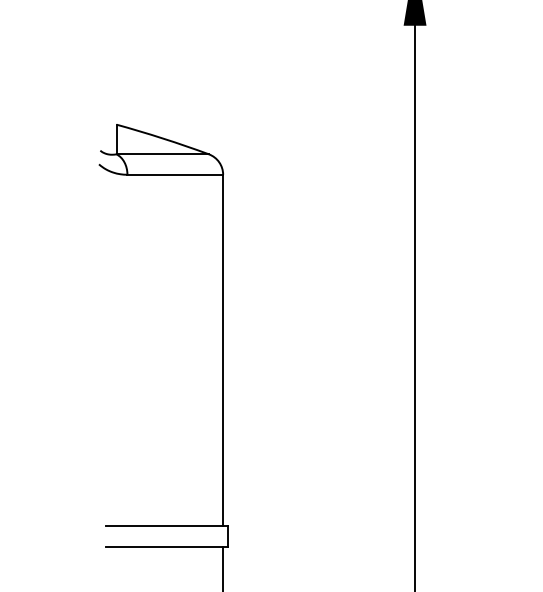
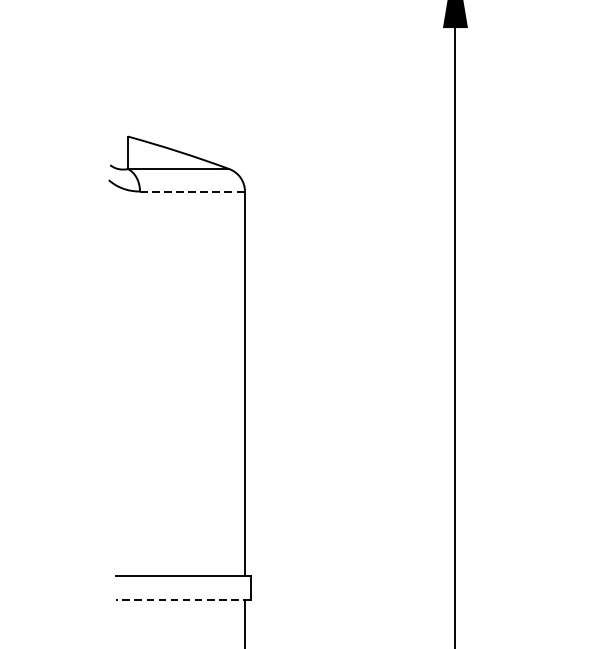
line: (175, 174) -> (192, 191), solid -> dashed
line: (166, 547) -> (182, 600), solid -> dashed

